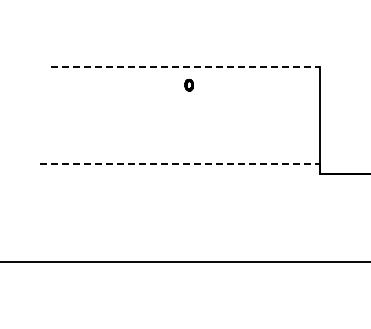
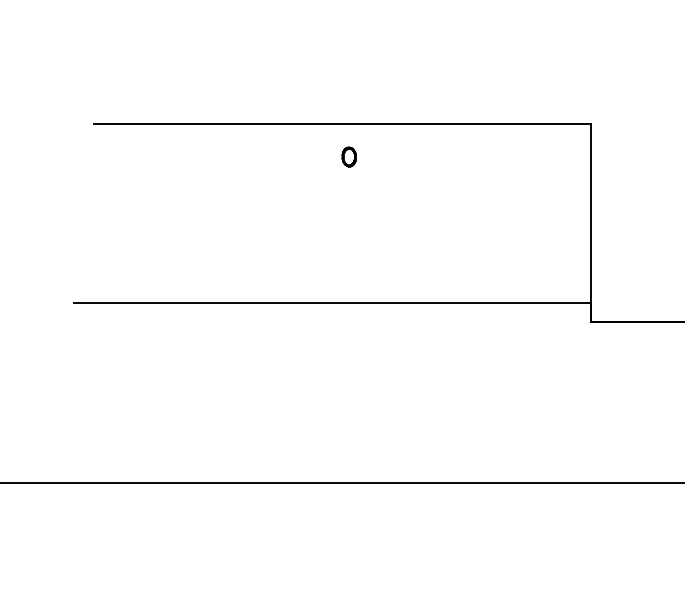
line: (185, 67) -> (342, 124), dashed -> solid
line: (180, 164) -> (333, 303), dashed -> solid

